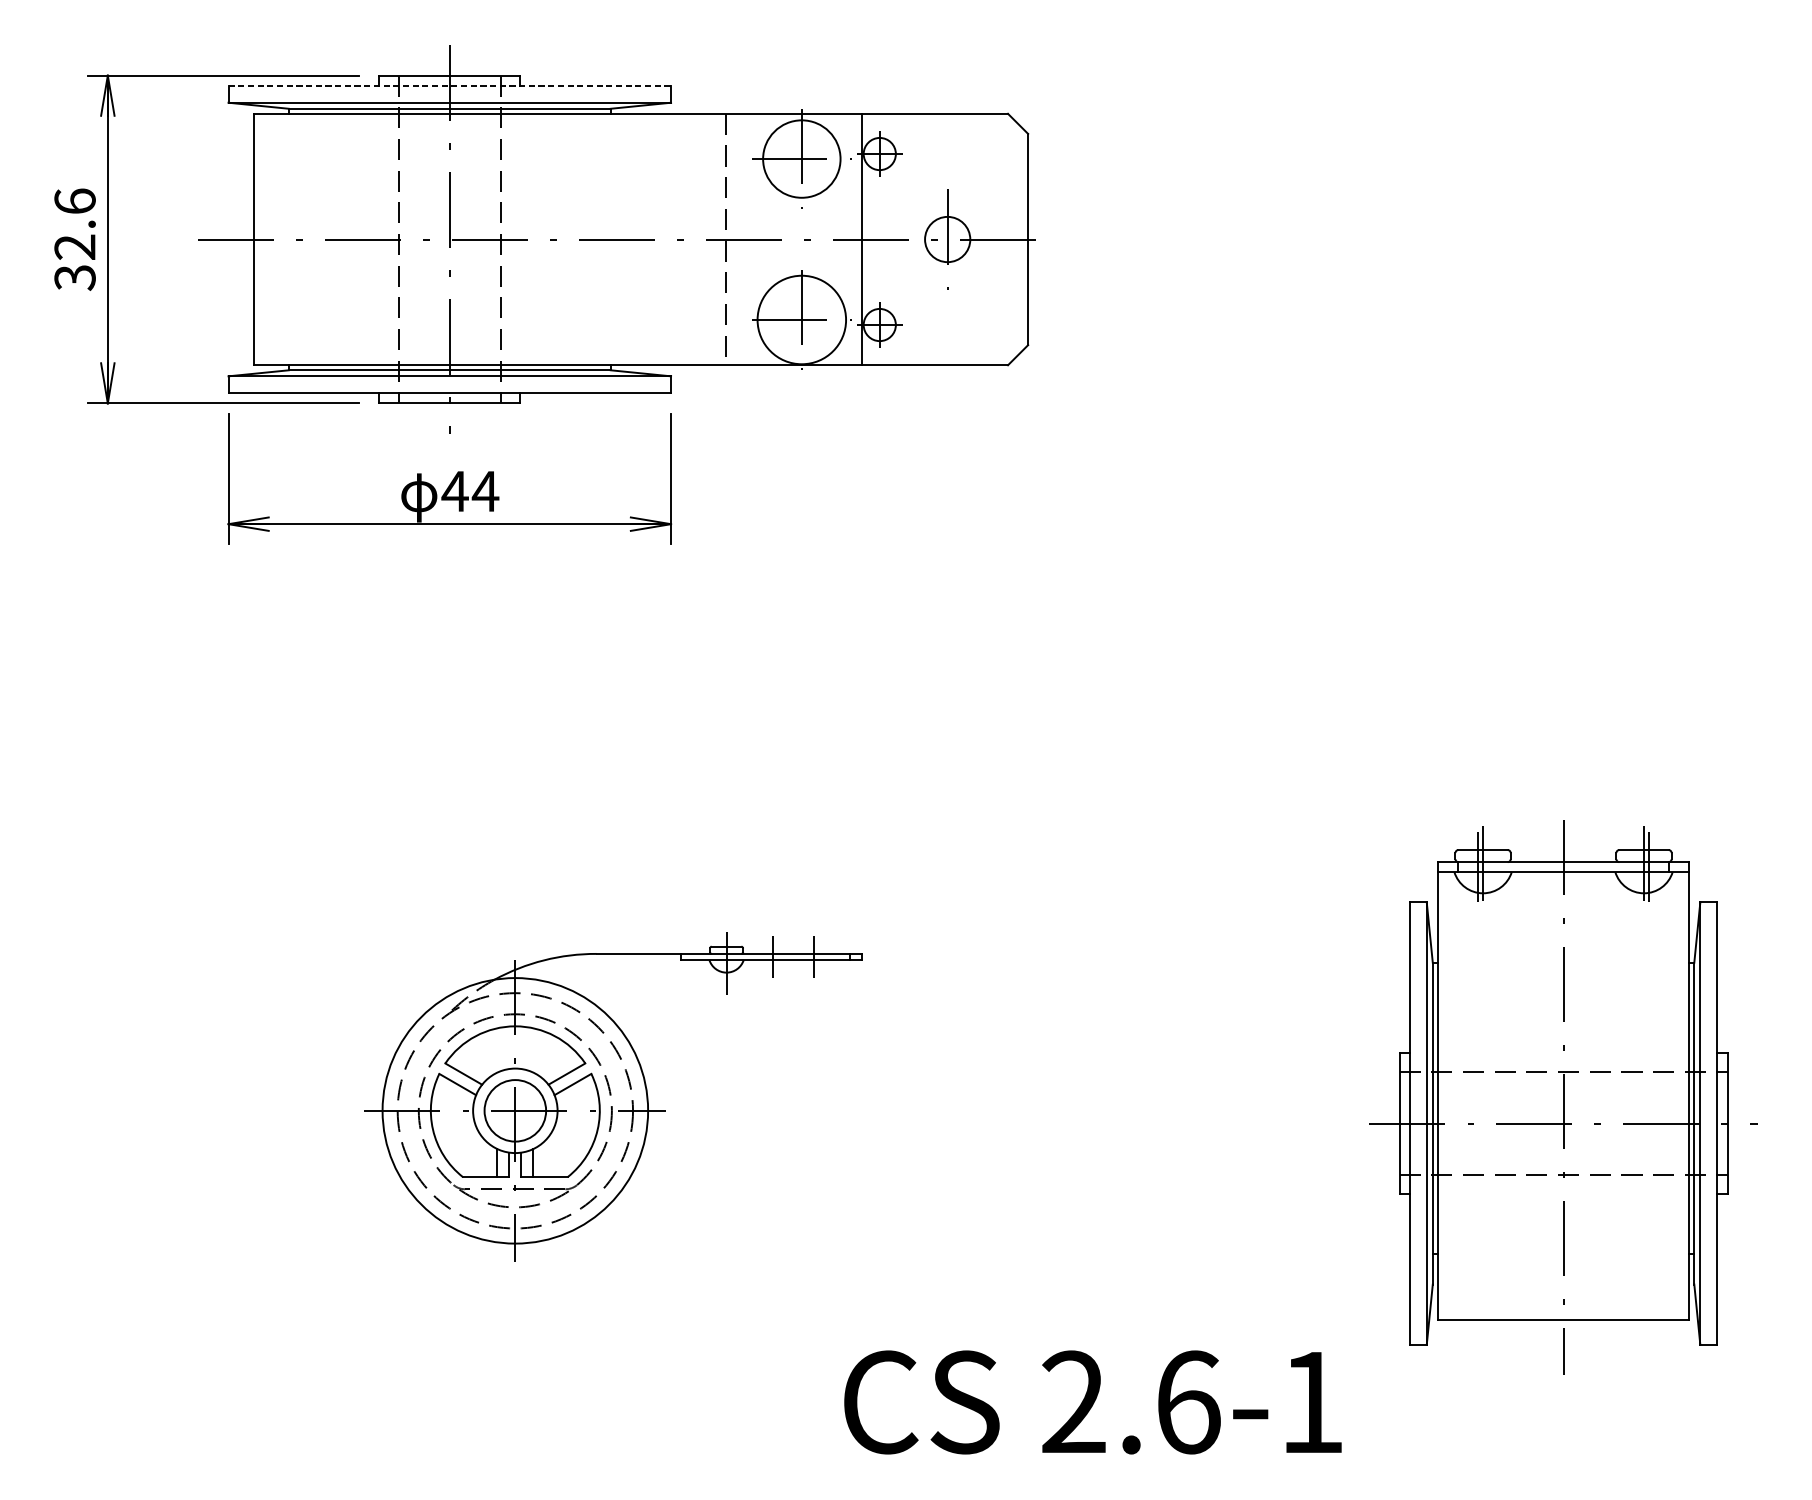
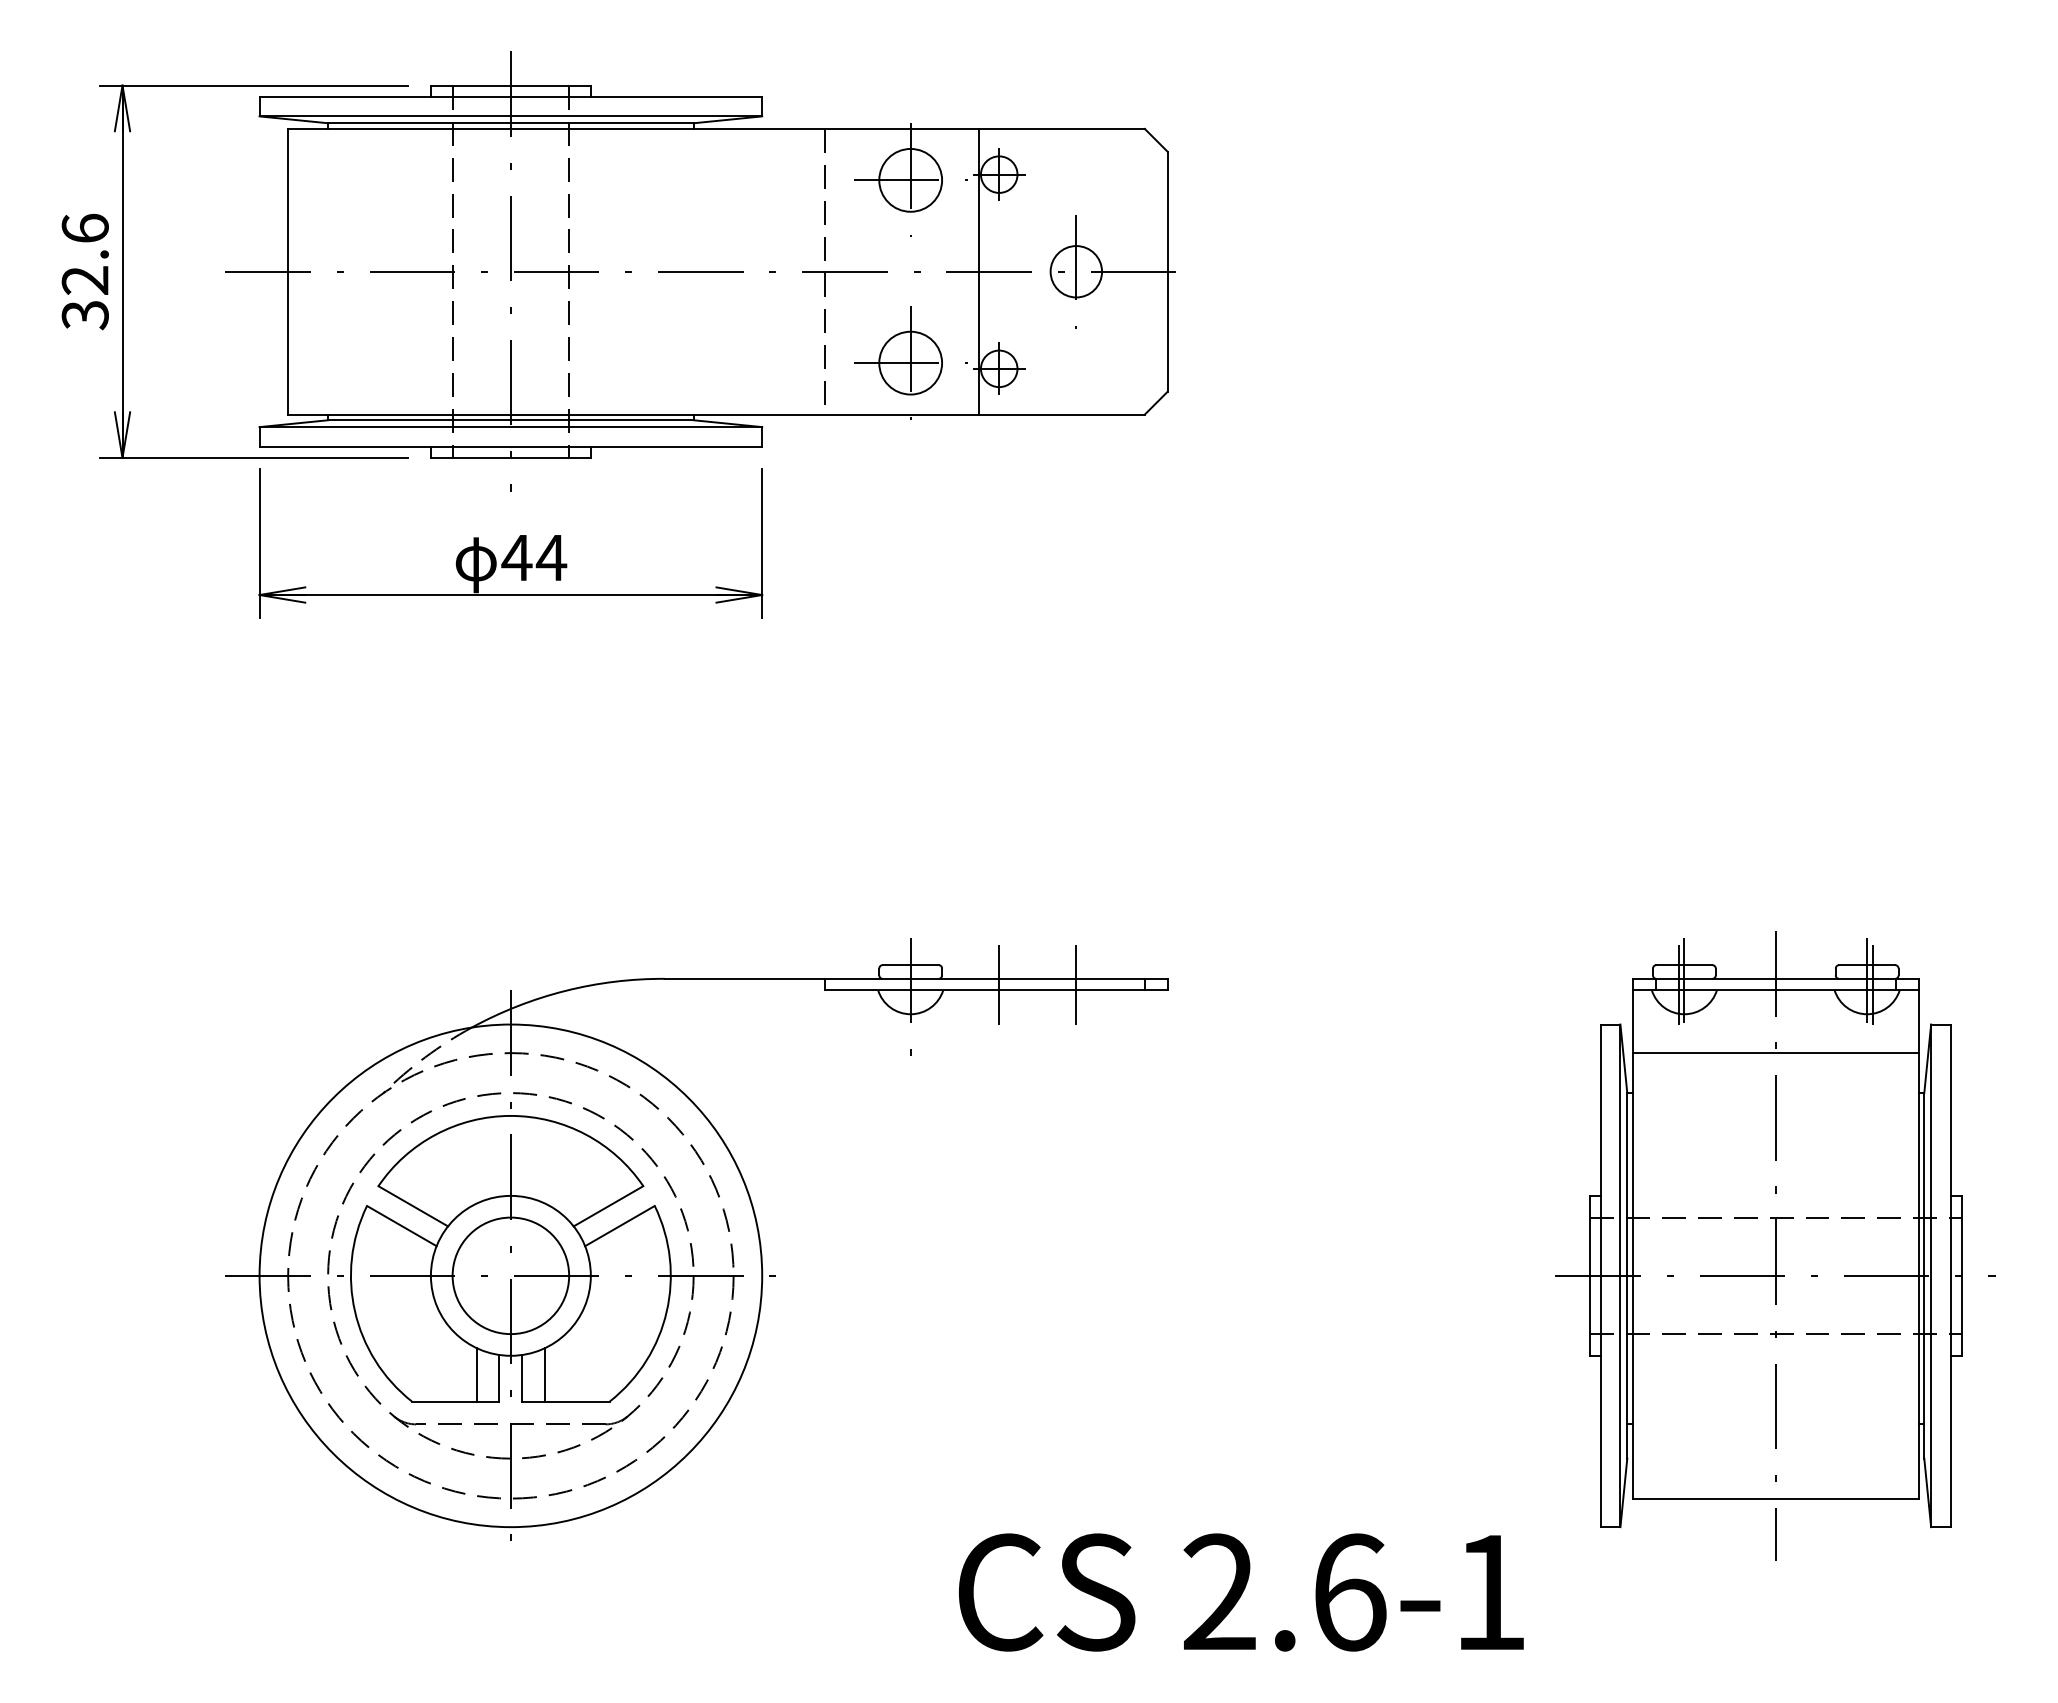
line: (450, 85) -> (511, 96), dashed -> solid
circle: (801, 158) -> (910, 179), size x0.71
circle: (801, 319) -> (910, 362), size x0.62
line: (1563, 927) -> (1775, 1053), added
part: (613, 1091) -> (696, 1239), size x1.67

